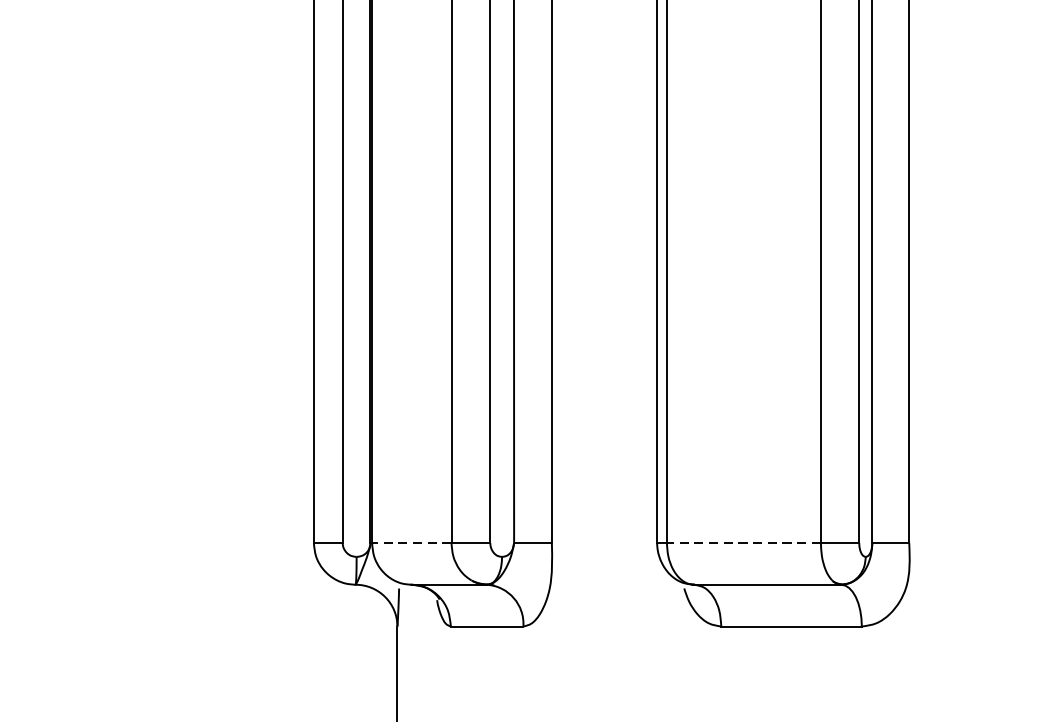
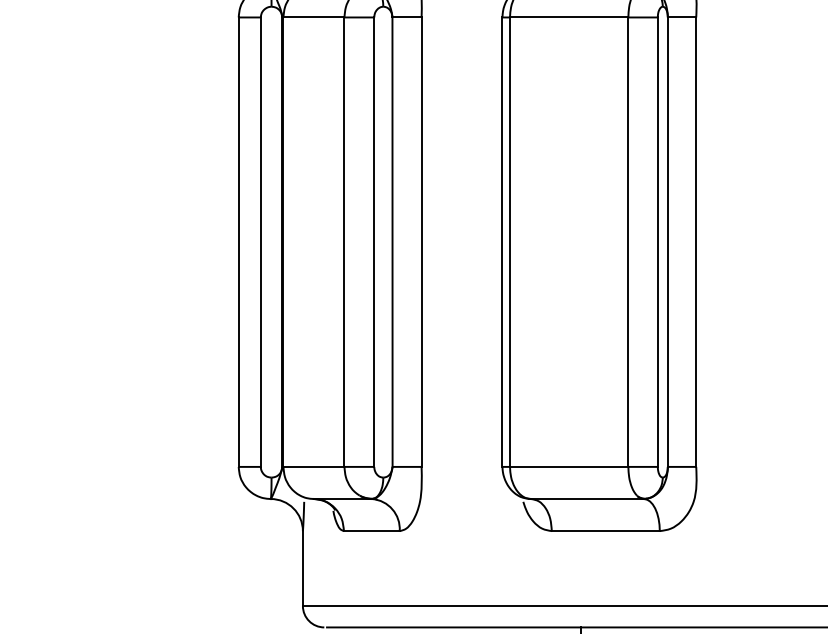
line: (411, 542) -> (313, 466), dashed -> solid
line: (743, 542) -> (568, 466), dashed -> solid

